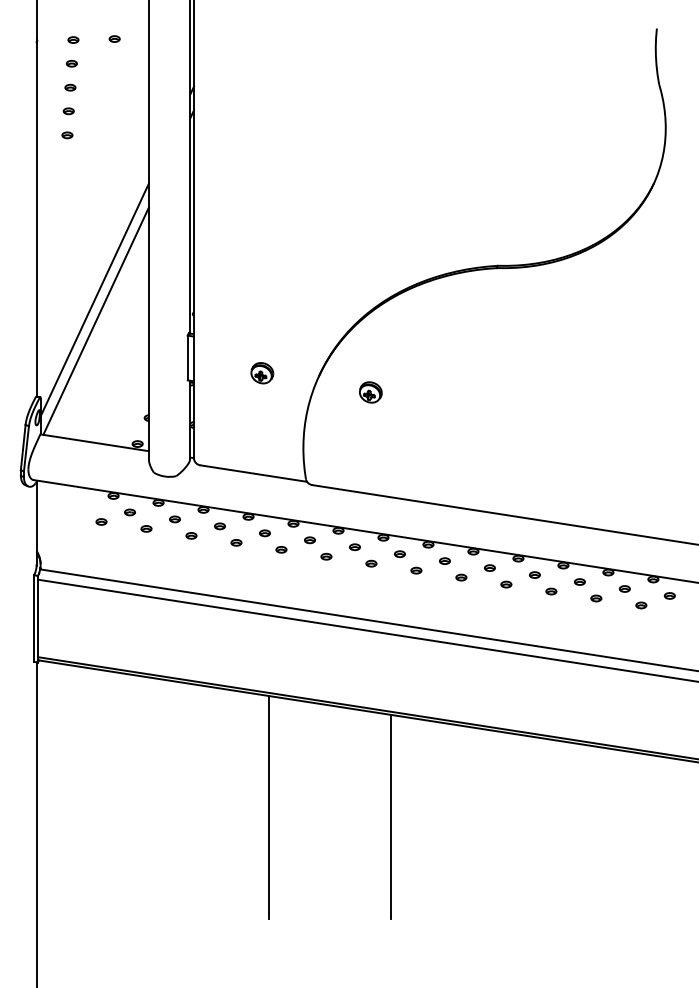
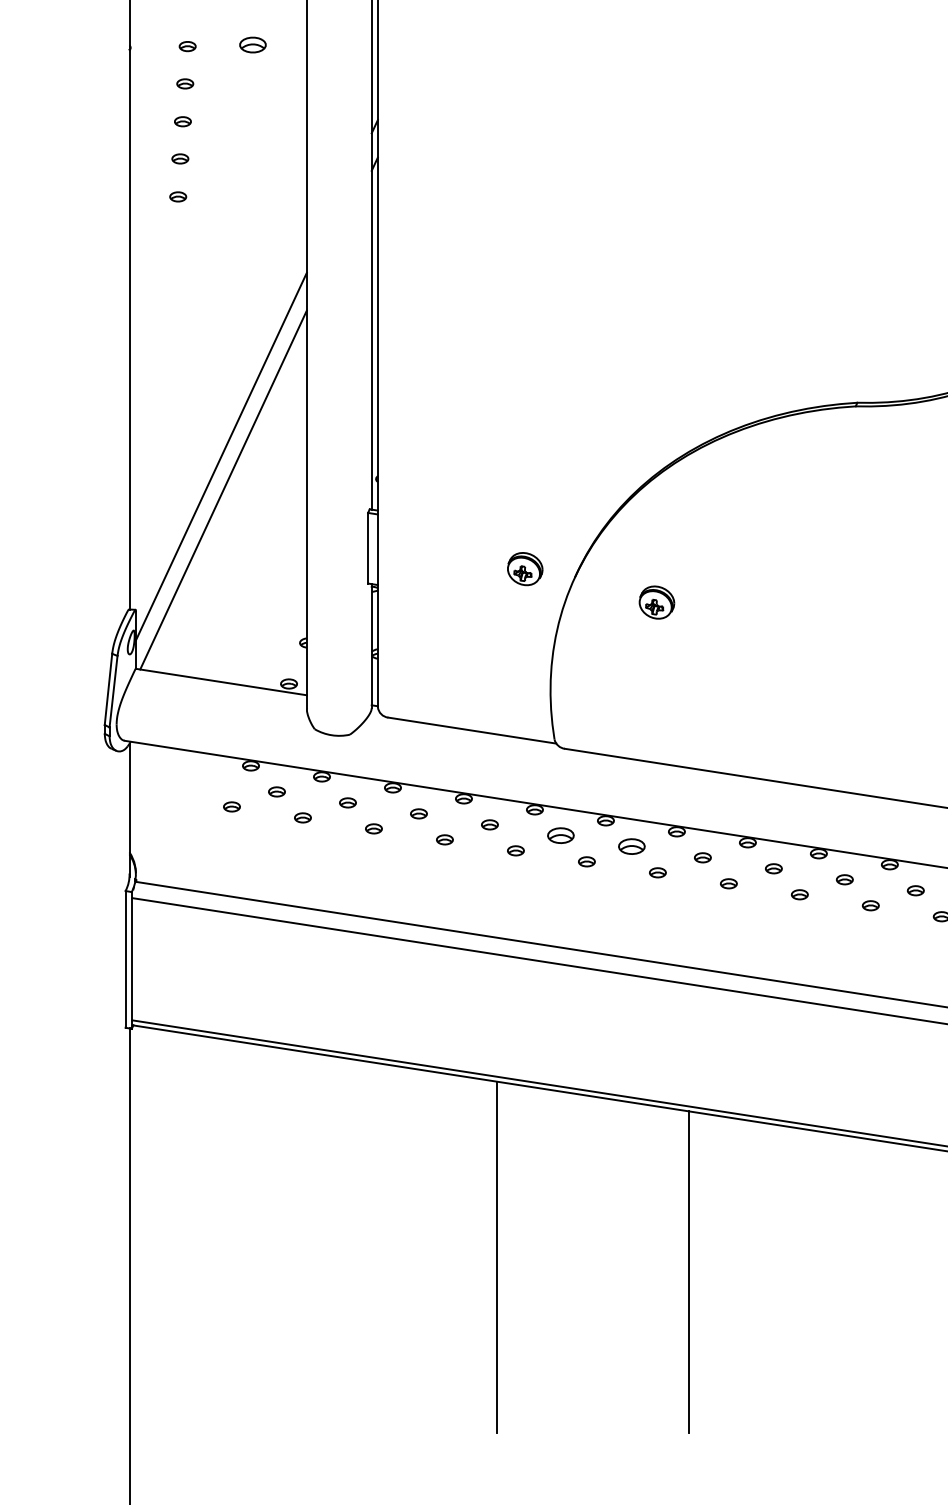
part: (114, 38) -> (252, 44), size x1.6
part: (262, 373) -> (525, 569), moved
part: (309, 540) -> (560, 836), size x1.6
part: (354, 547) -> (631, 847), size x1.6

